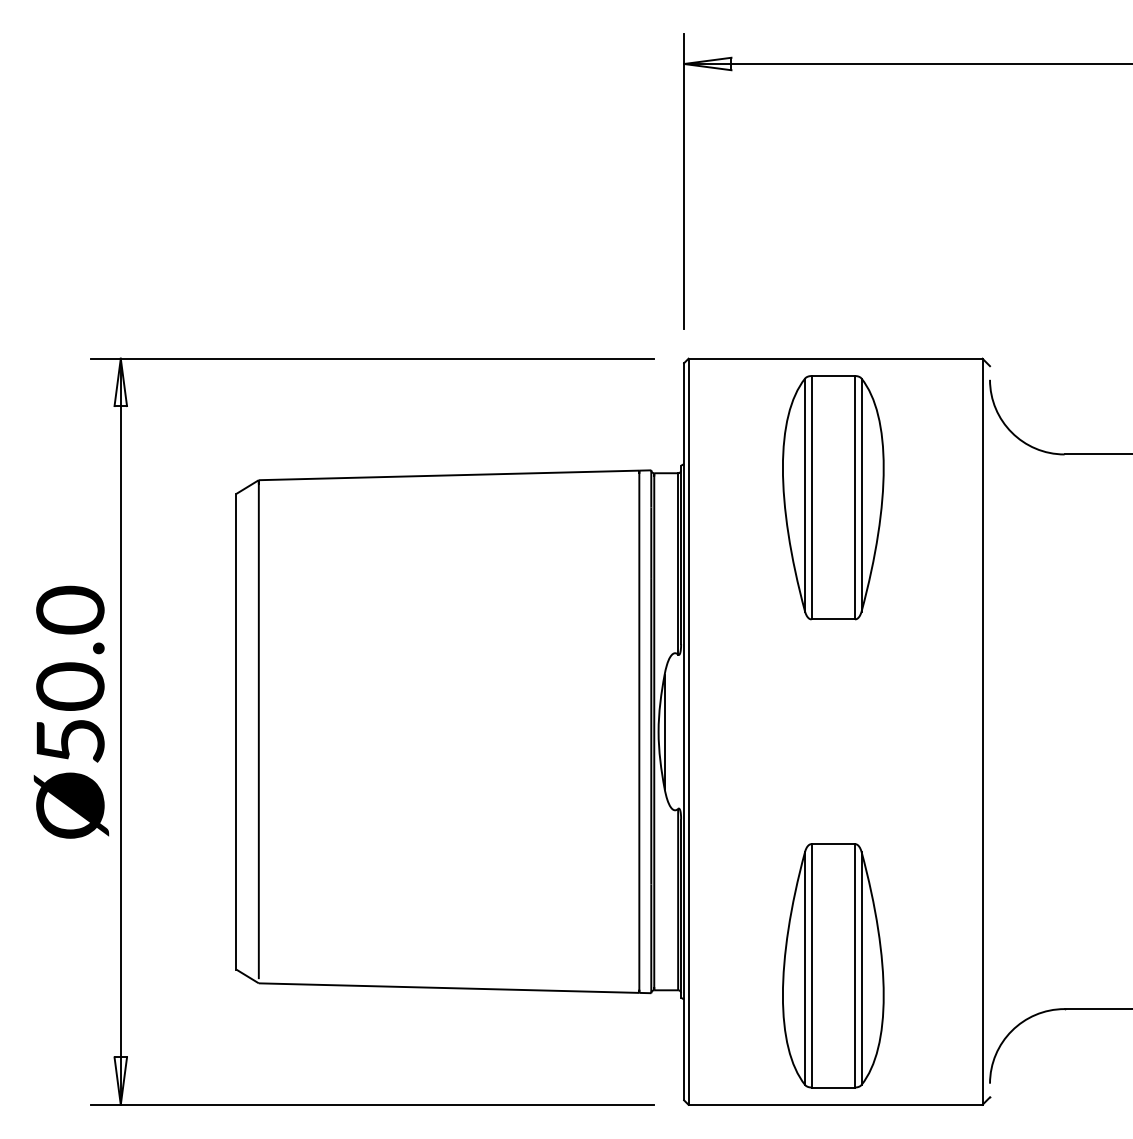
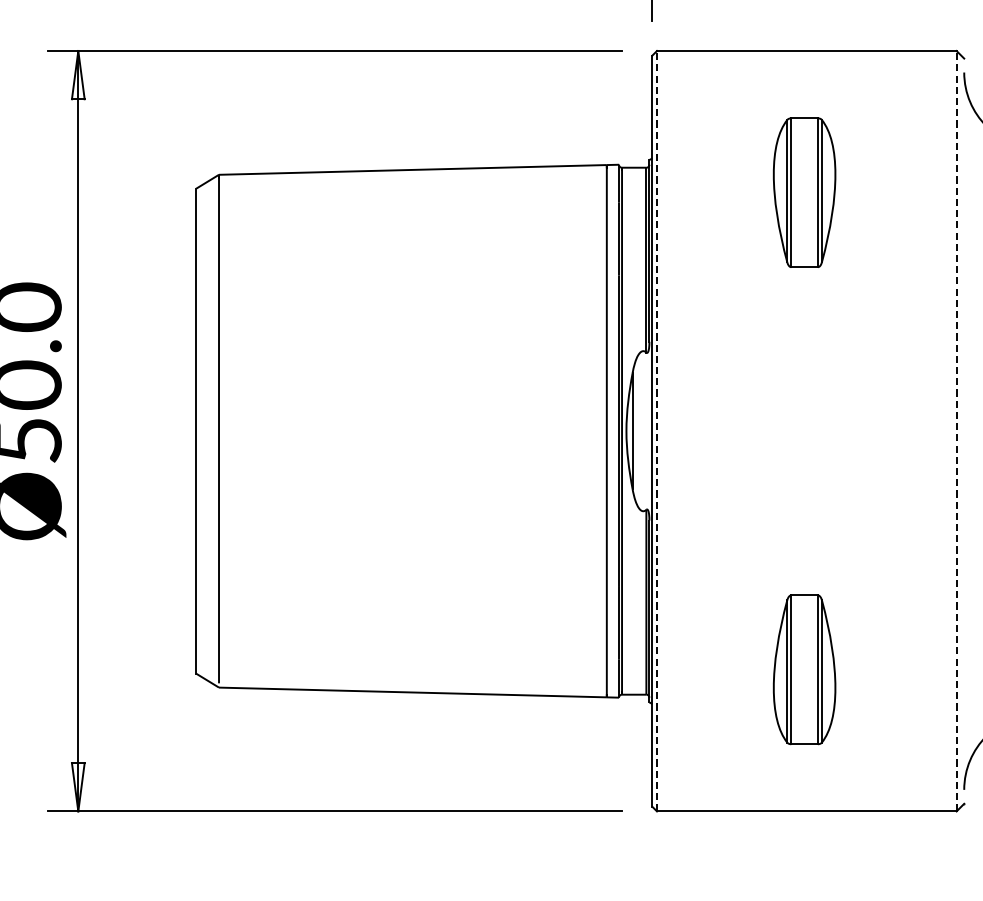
part: (833, 497) -> (804, 192), size x0.6
line: (688, 731) -> (656, 430), solid -> dashed
line: (982, 731) -> (956, 430), solid -> dashed
part: (833, 965) -> (804, 669), size x0.6

